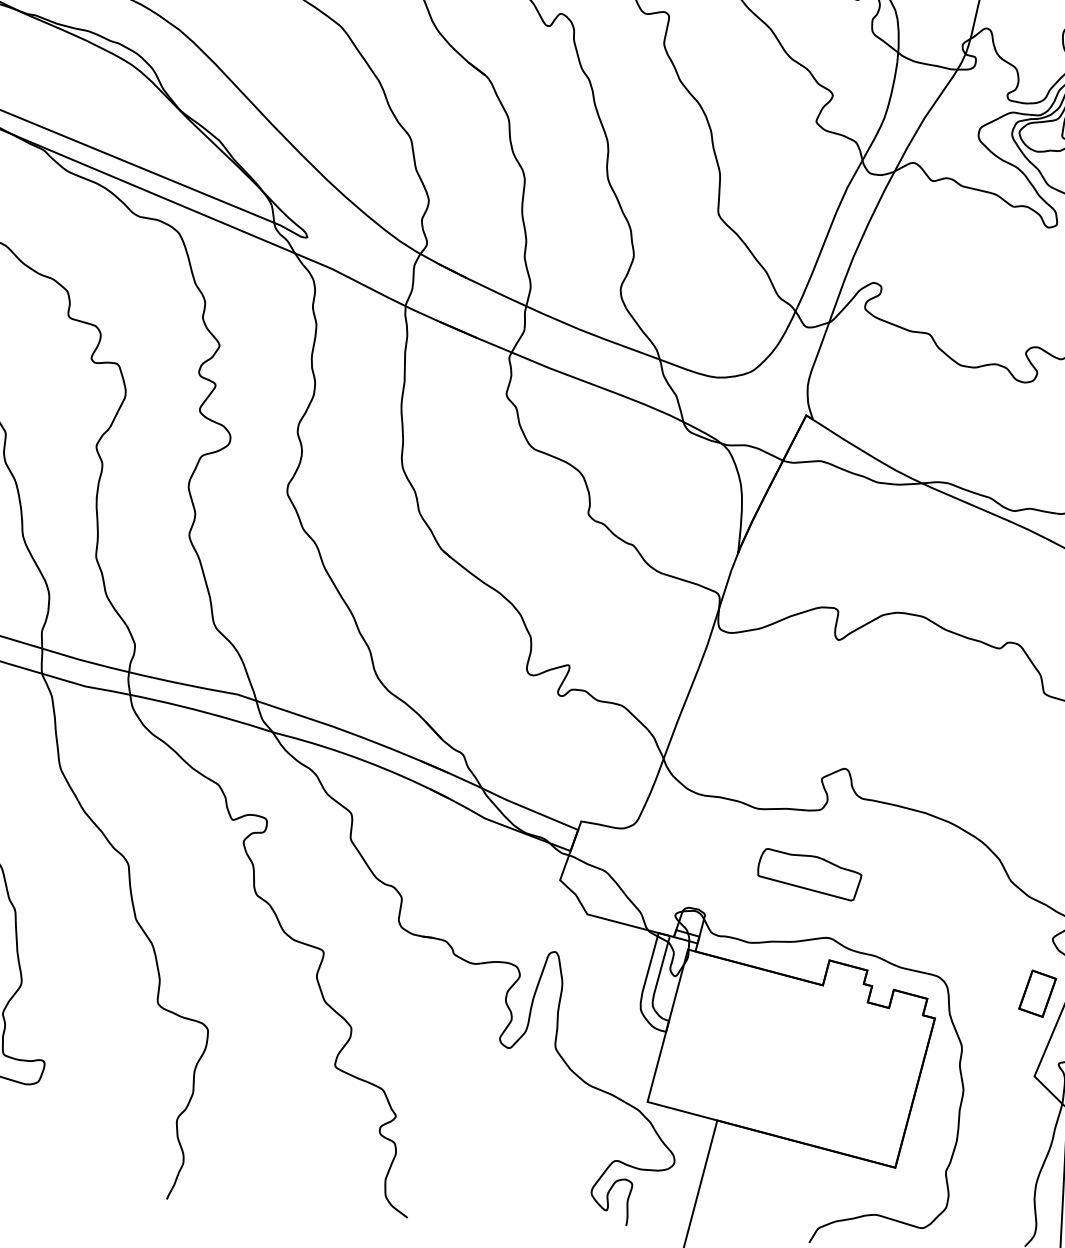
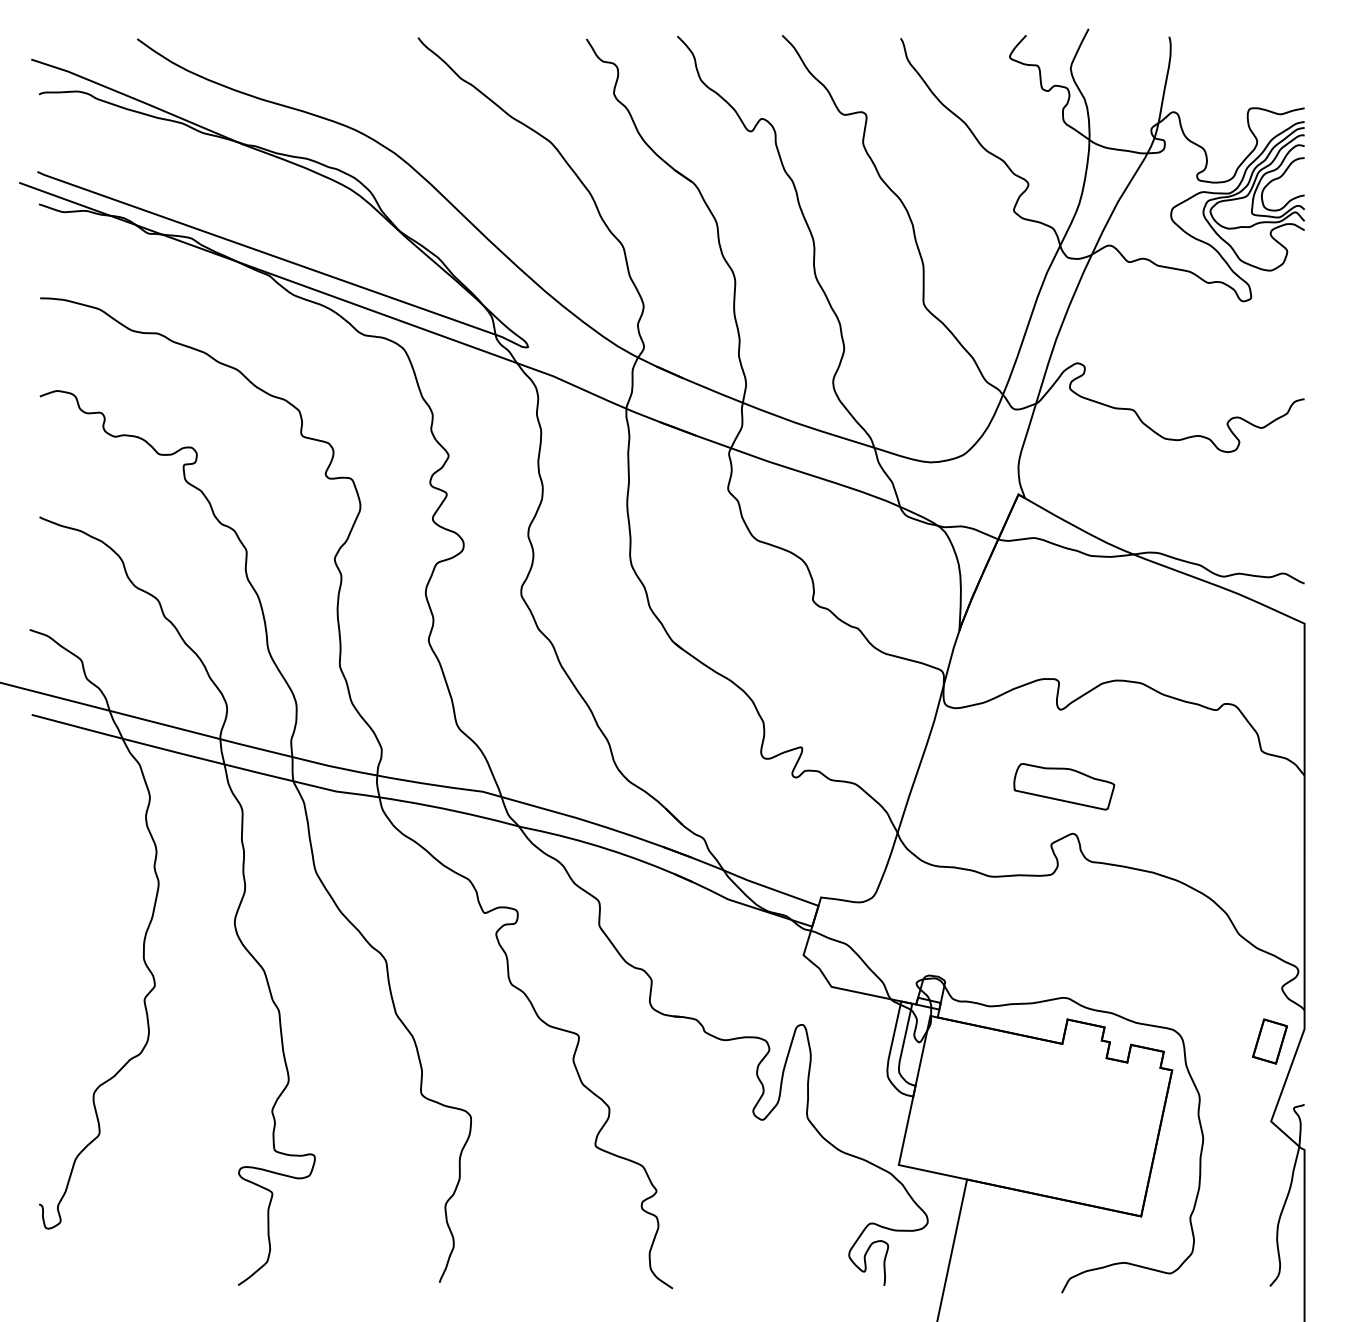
part: (810, 874) -> (1064, 786), moved

